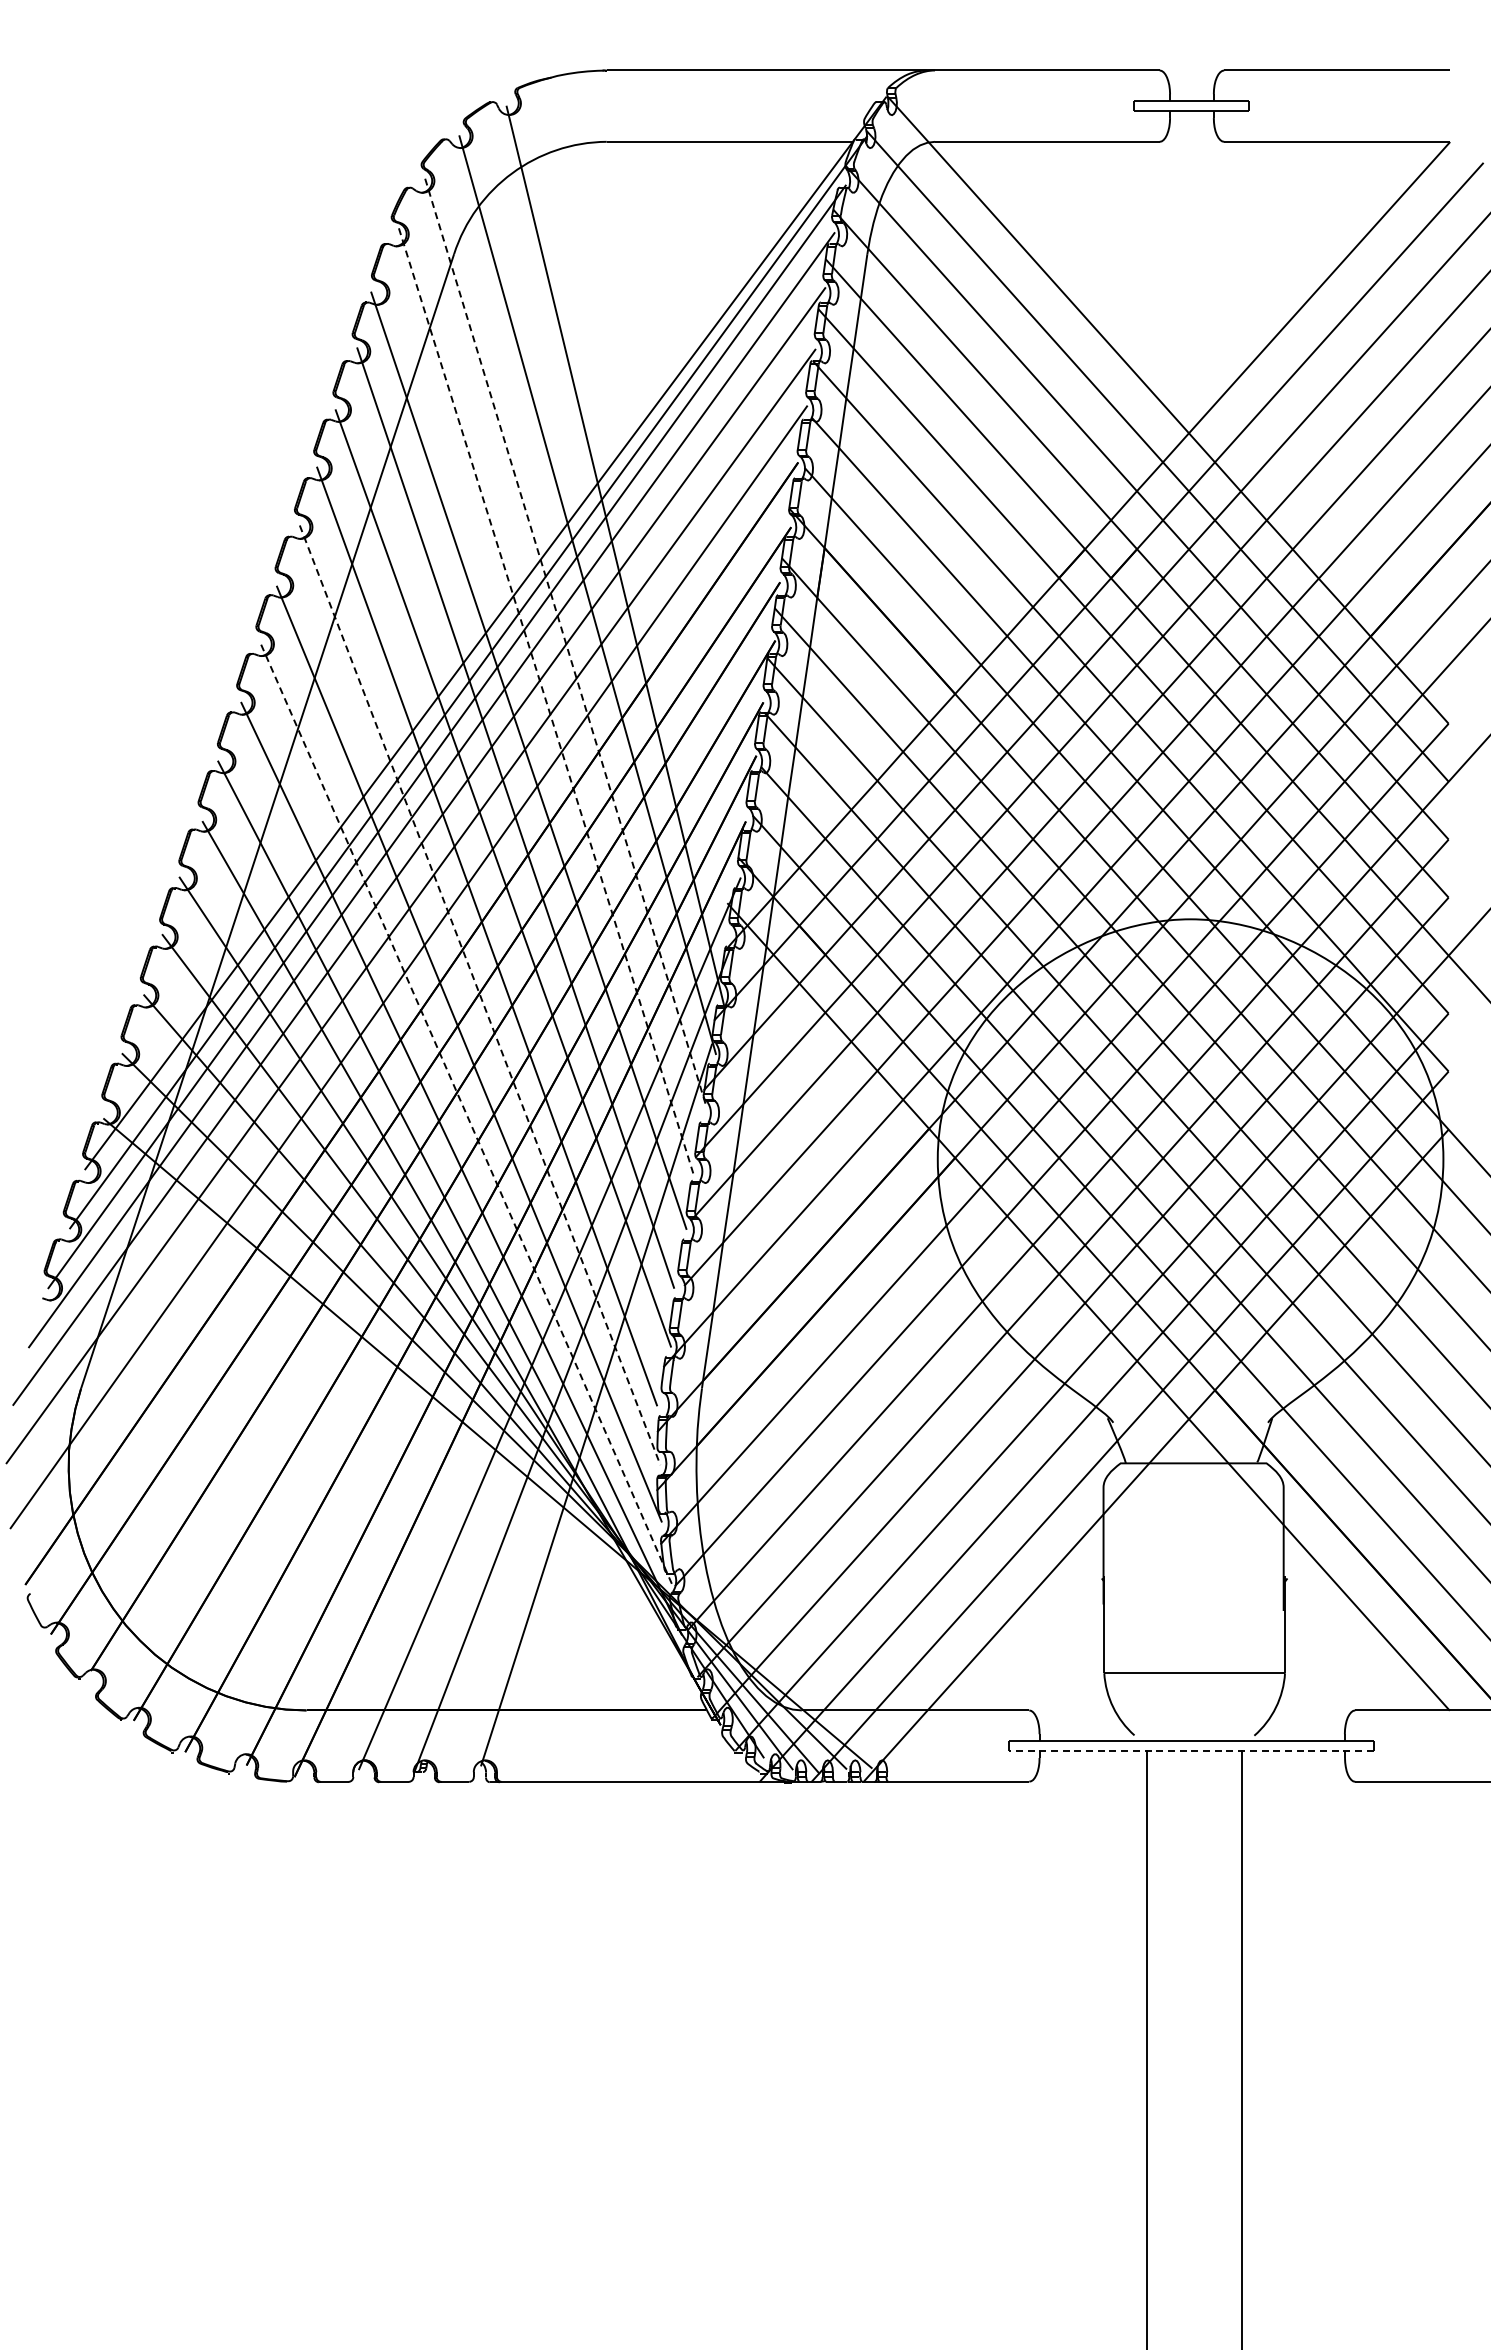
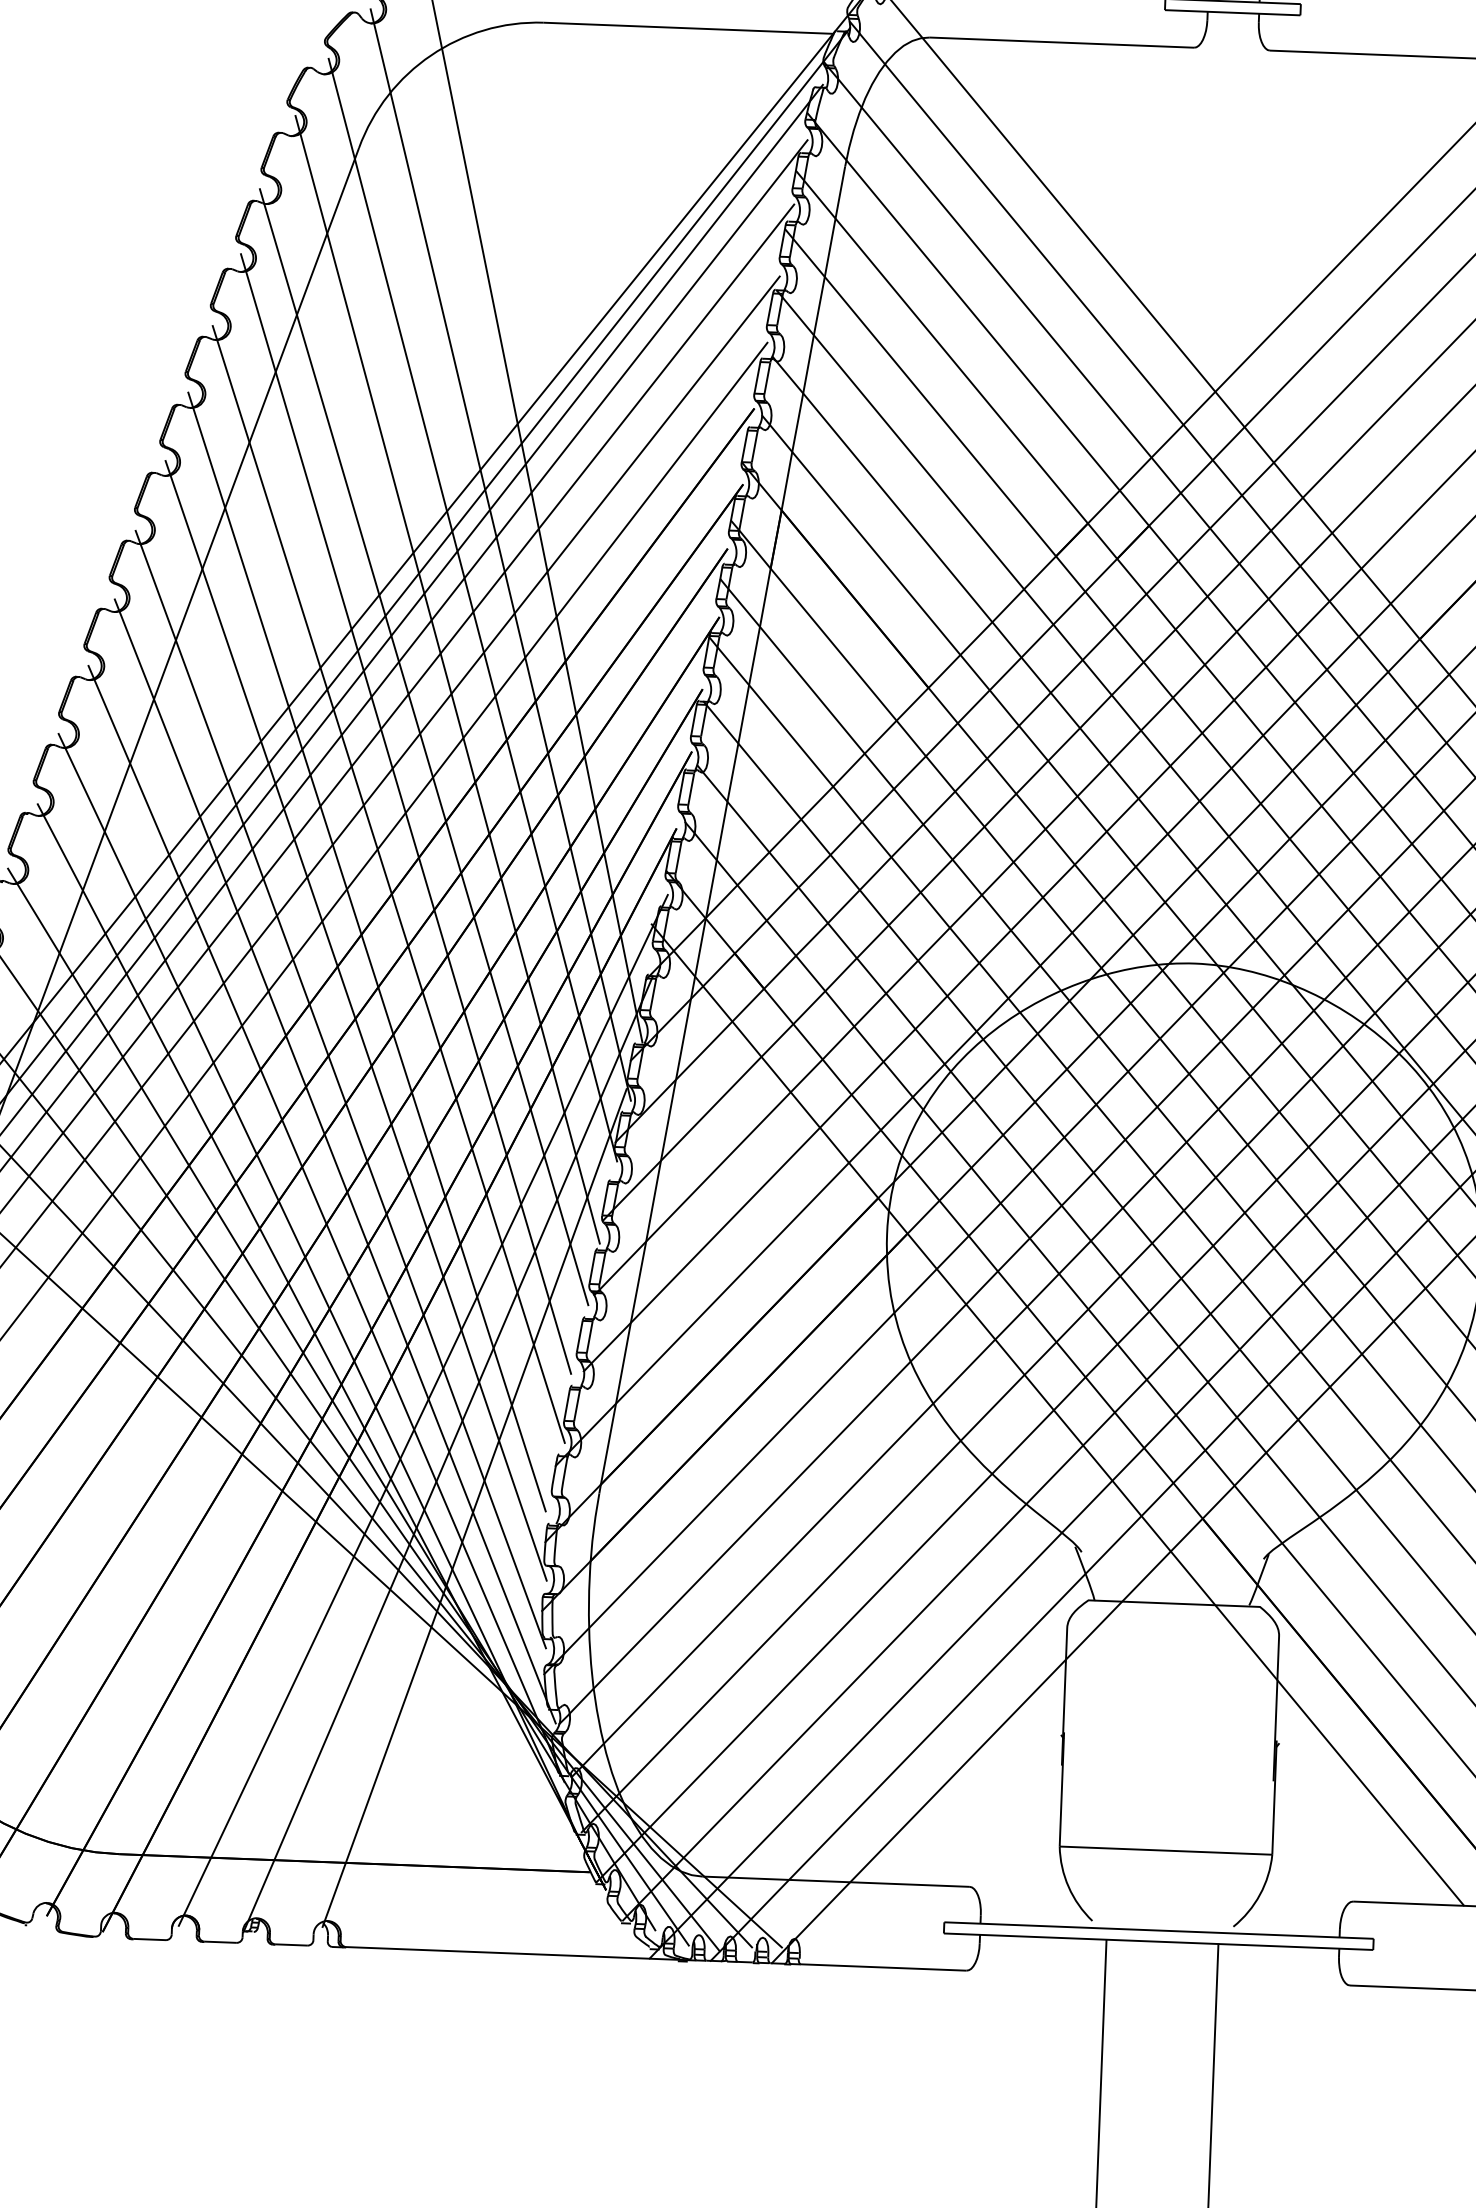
line: (565, 642) -> (472, 609), dashed -> solid
line: (546, 702) -> (447, 679), dashed -> solid
line: (480, 995) -> (356, 1021), dashed -> solid
line: (466, 1115) -> (334, 1161), dashed -> solid
line: (1191, 1750) -> (1158, 1941), dashed -> solid

